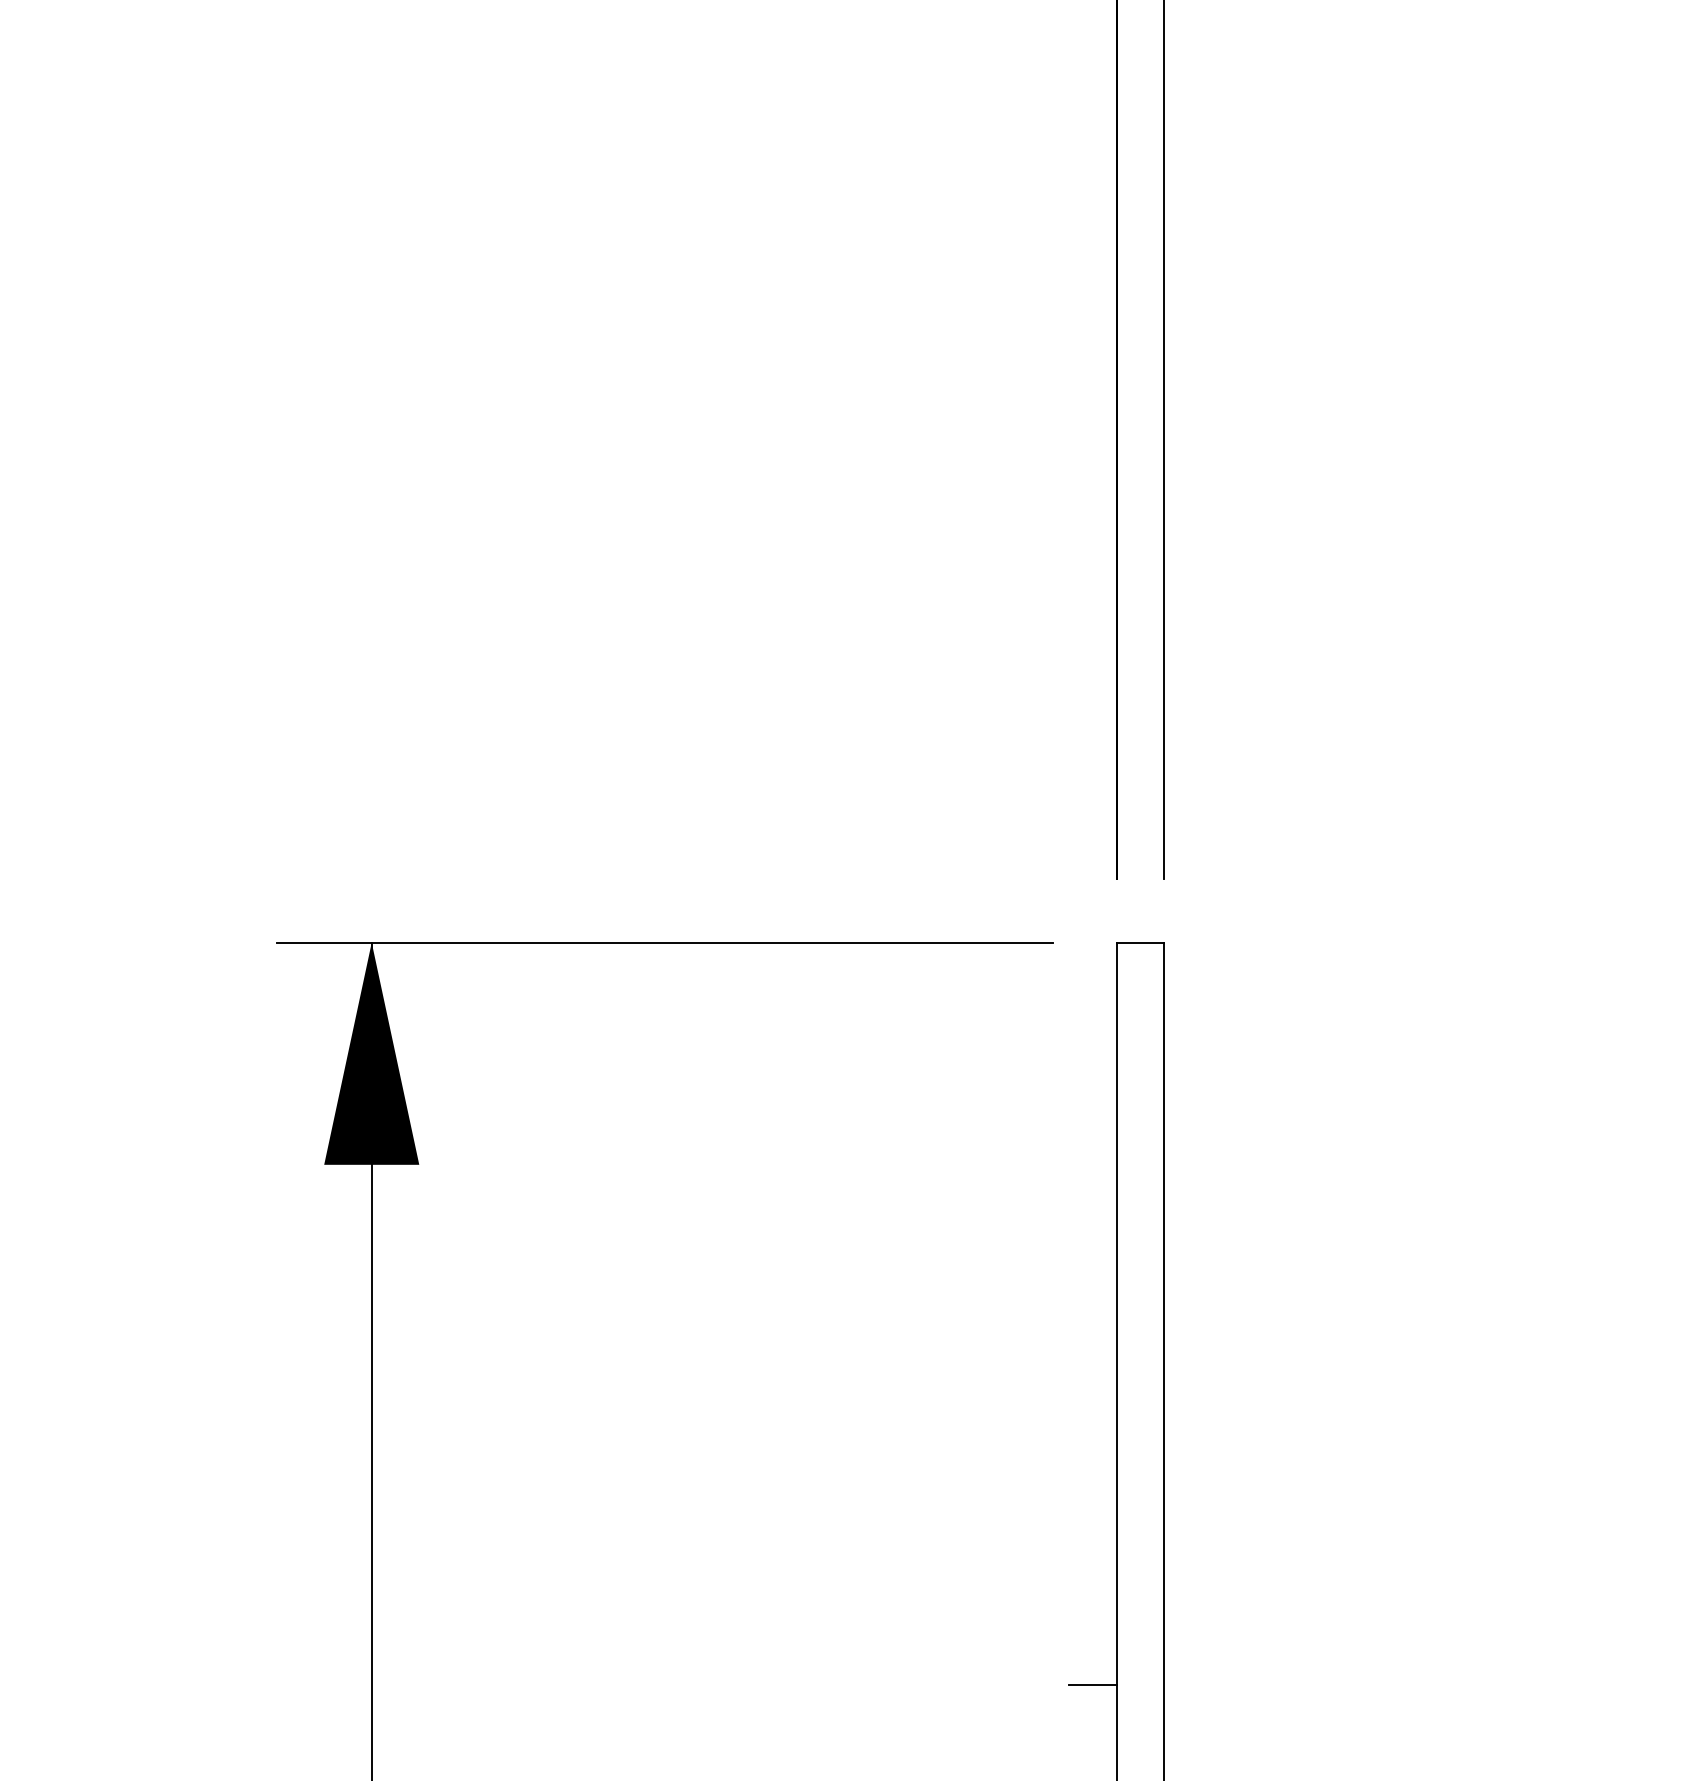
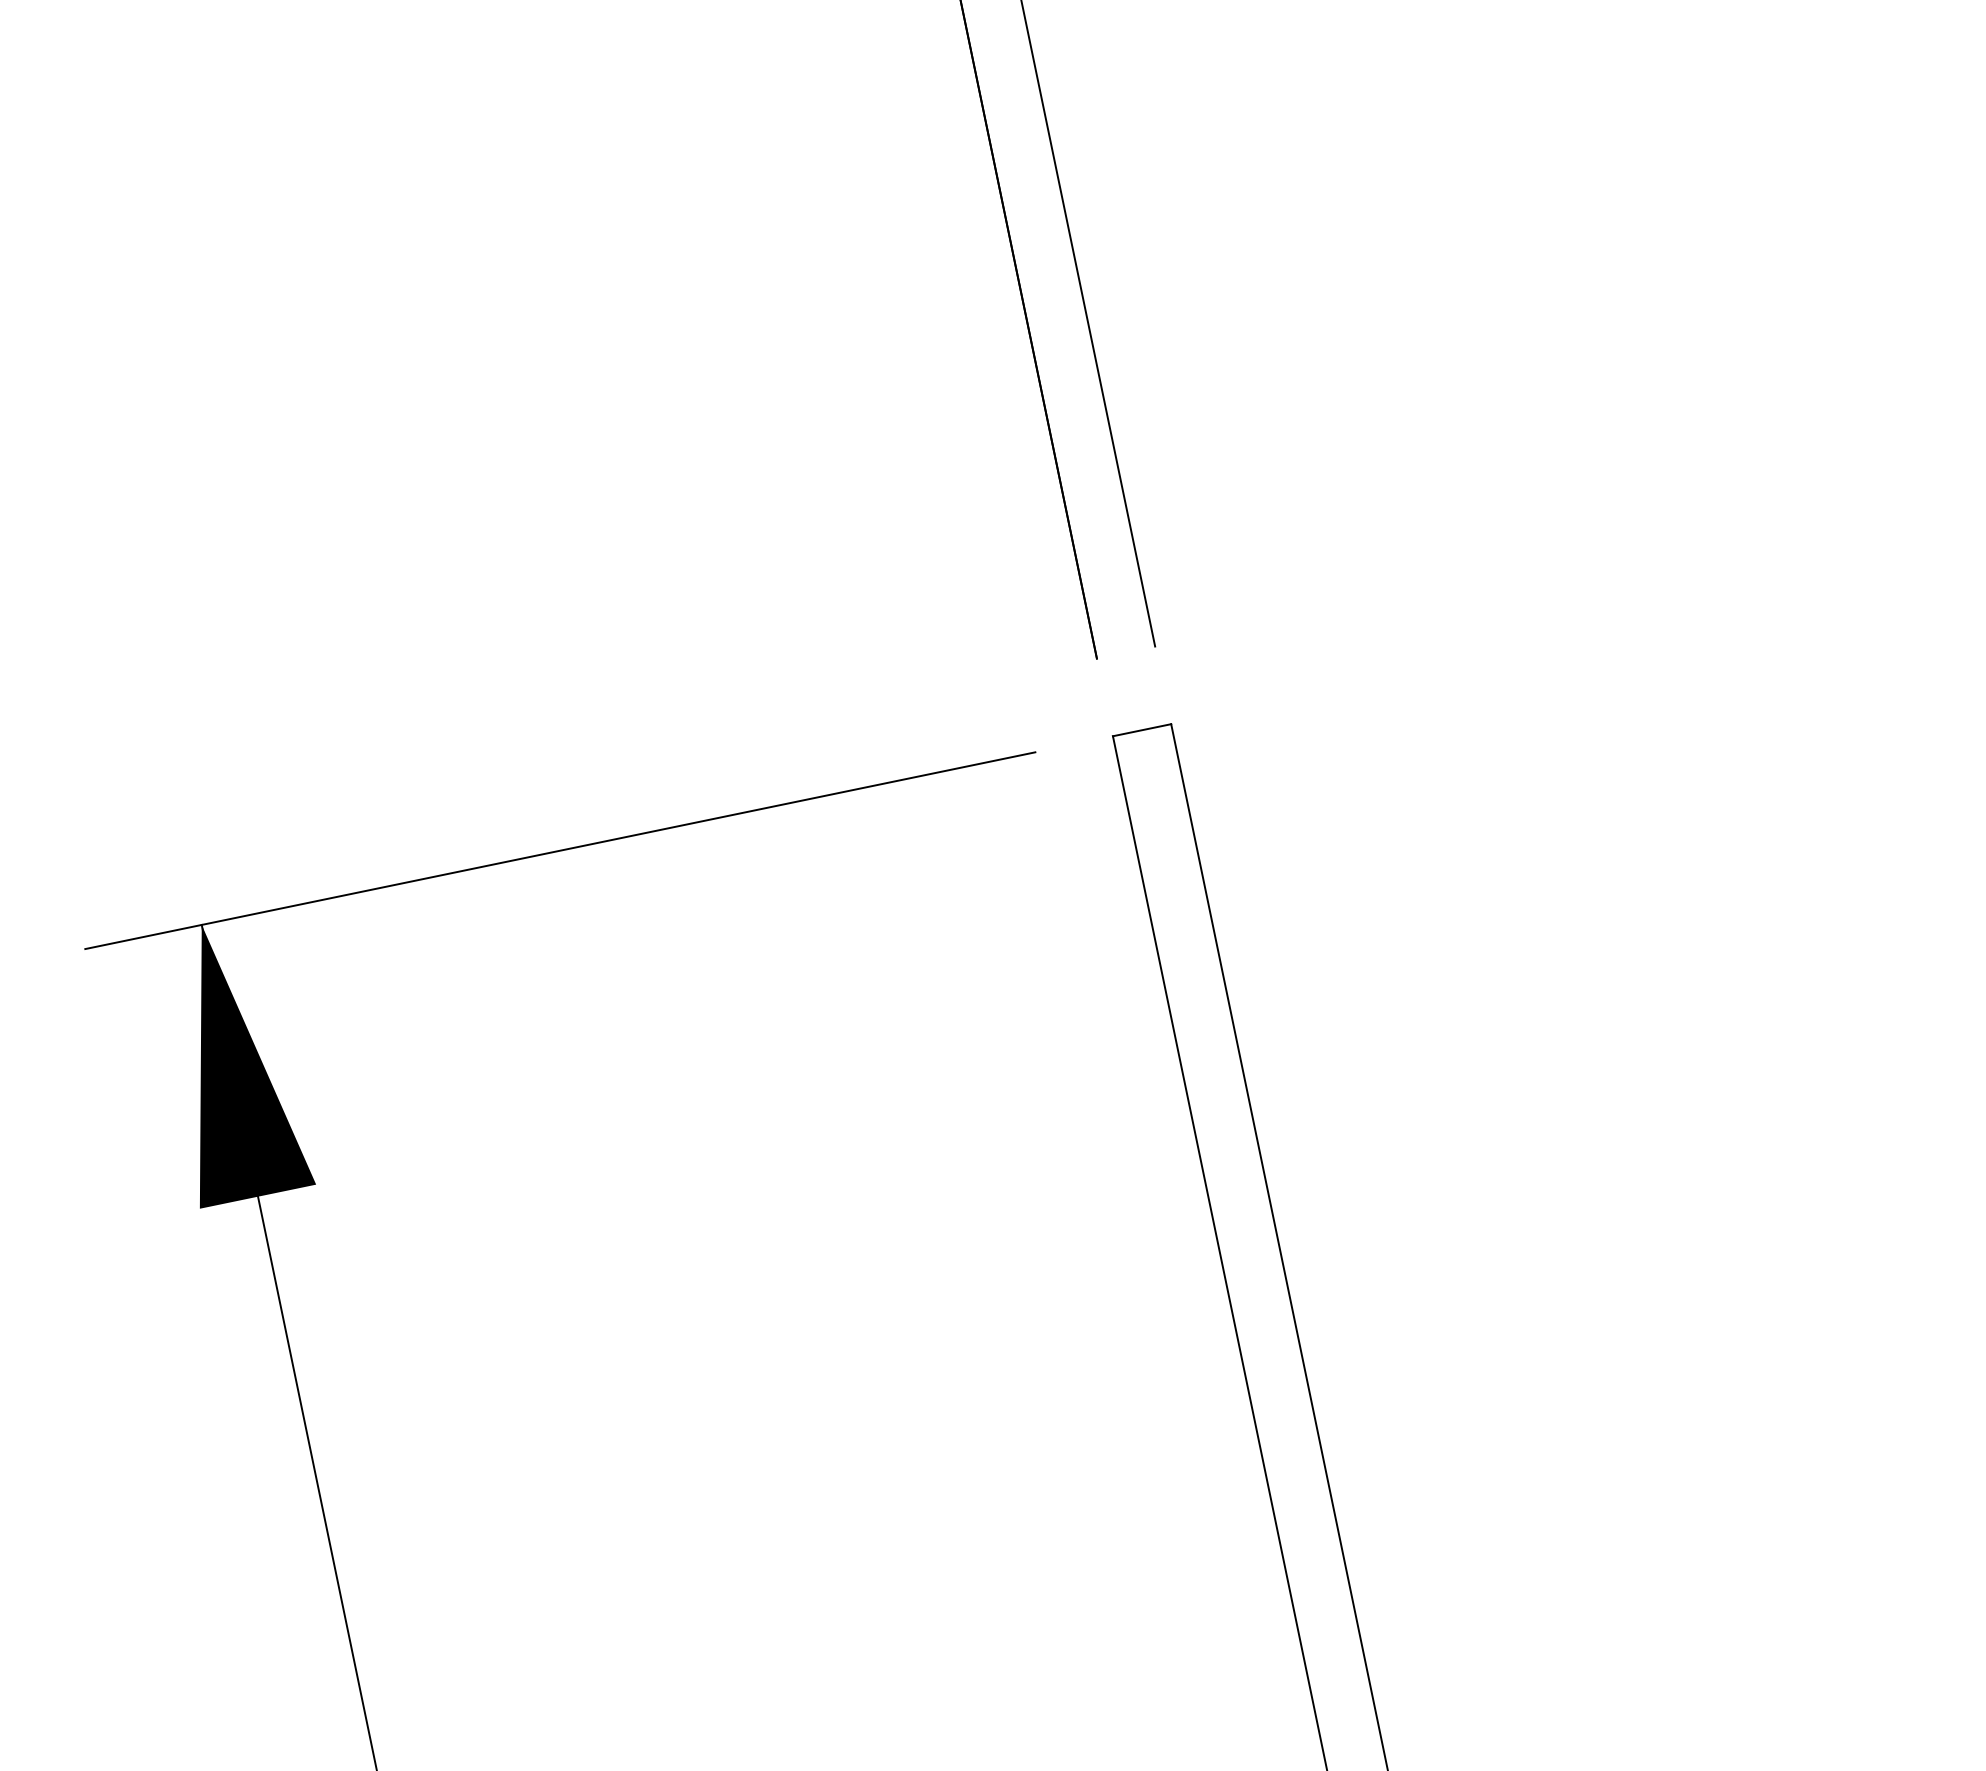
line: (1092, 1684) -> (1271, 1649), removed

